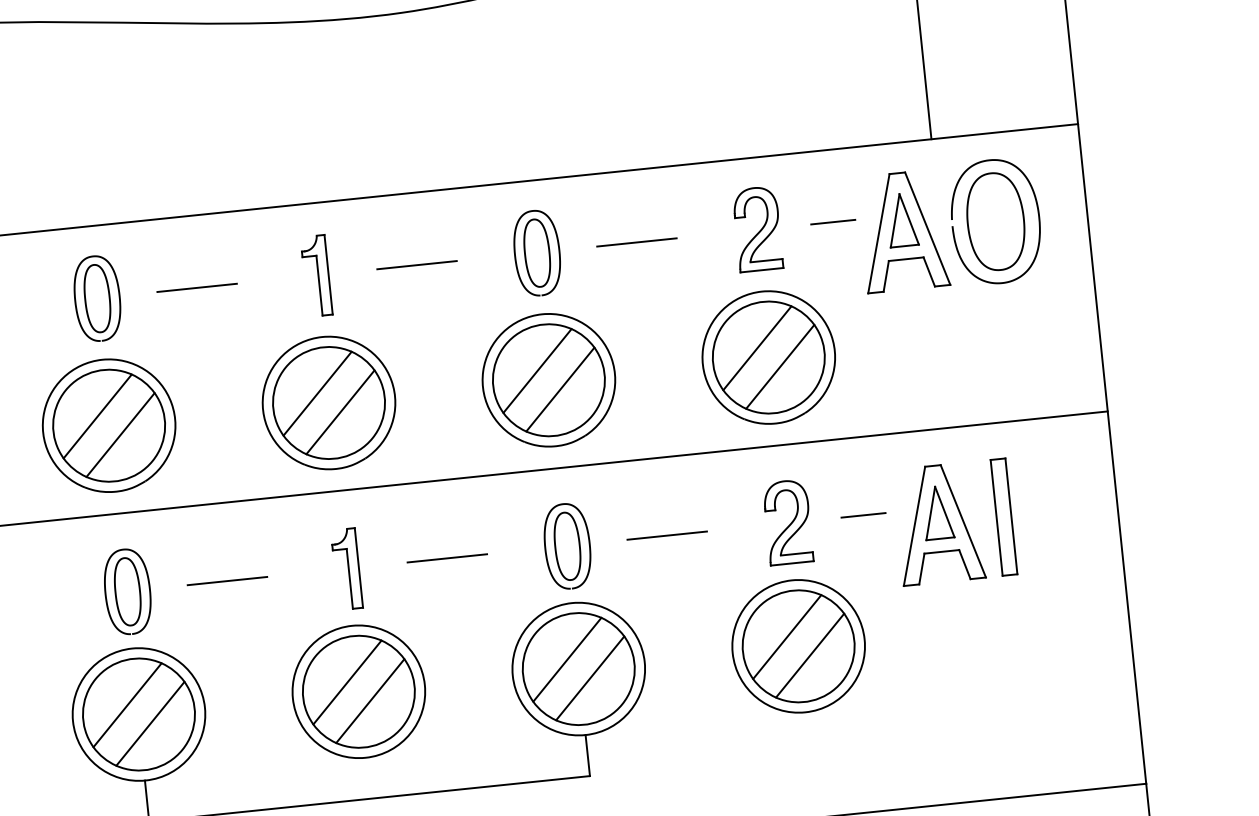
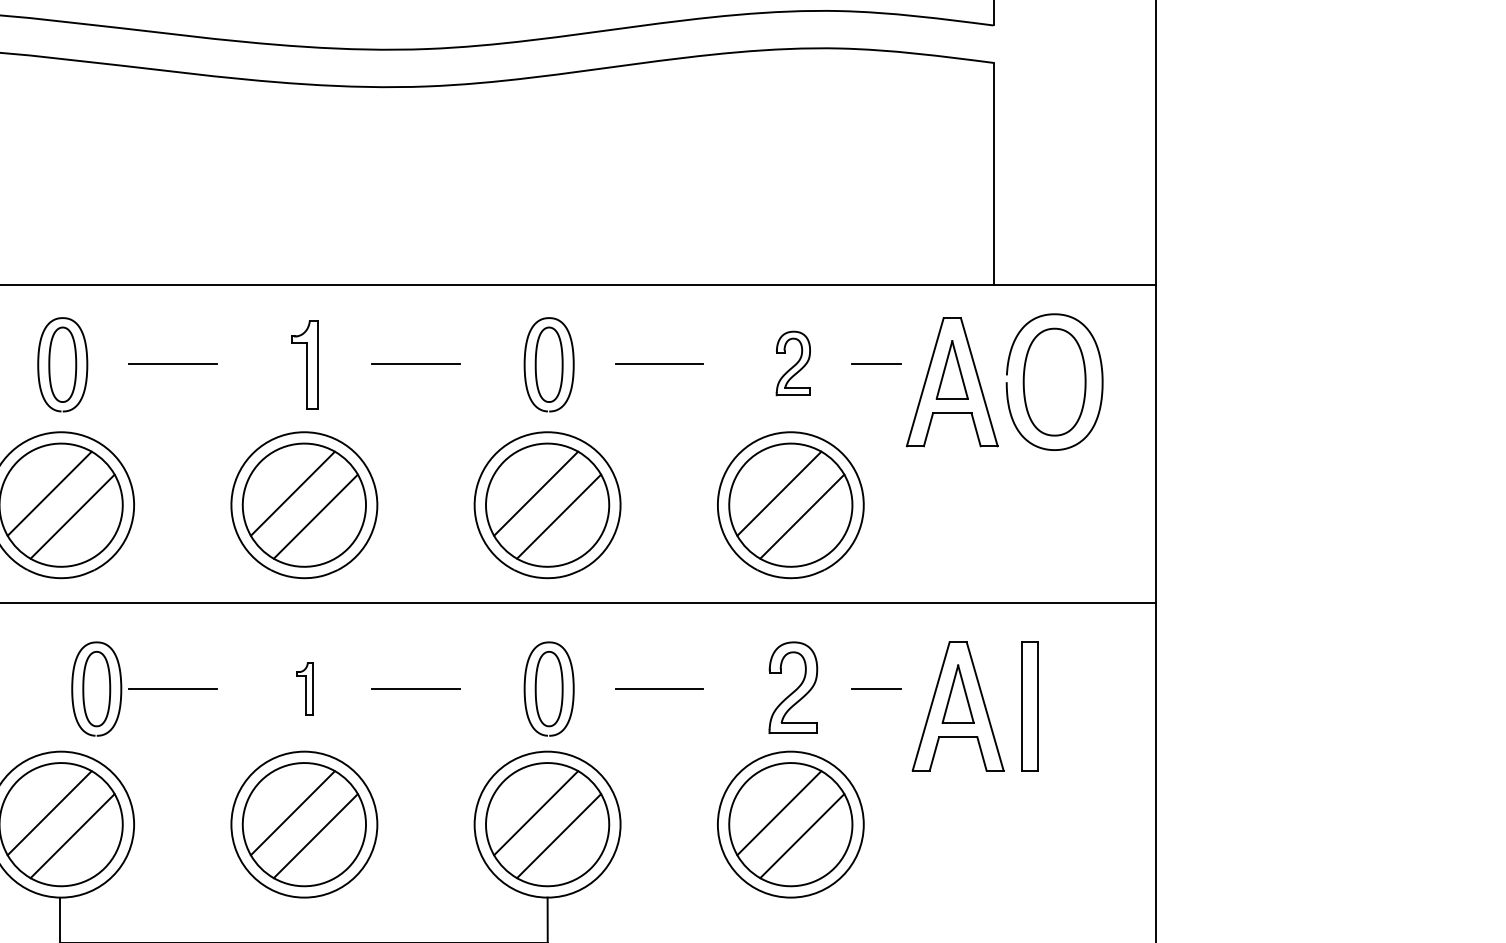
part: (757, 229) -> (793, 363), size x0.7
part: (346, 568) -> (304, 688), size x0.6
part: (127, 591) -> (96, 688), moved

